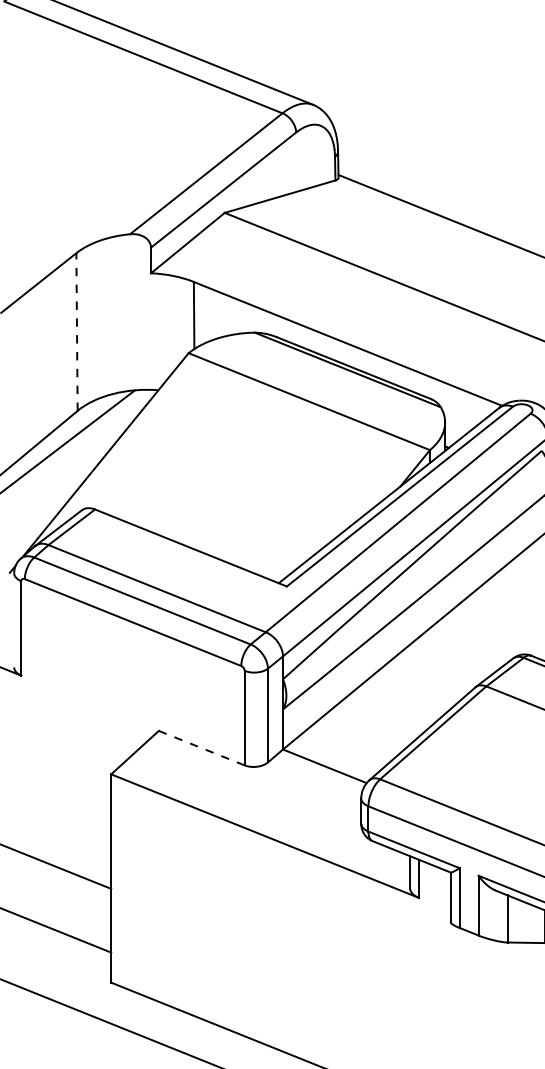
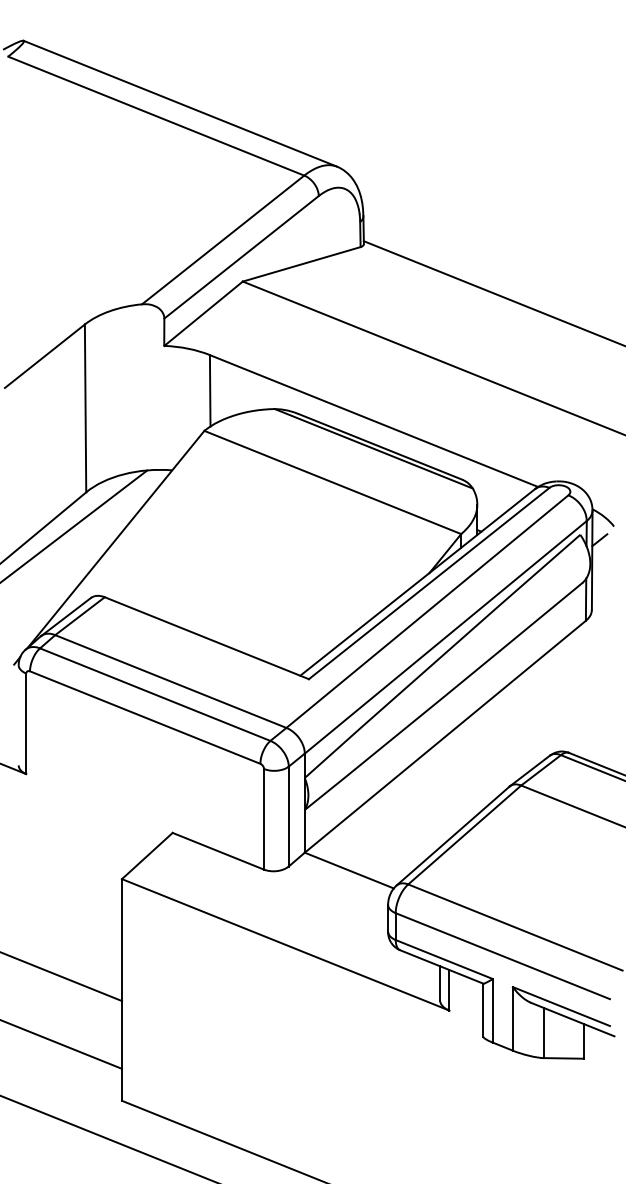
line: (76, 332) -> (85, 408), dashed -> solid
line: (200, 748) -> (217, 851), dashed -> solid

